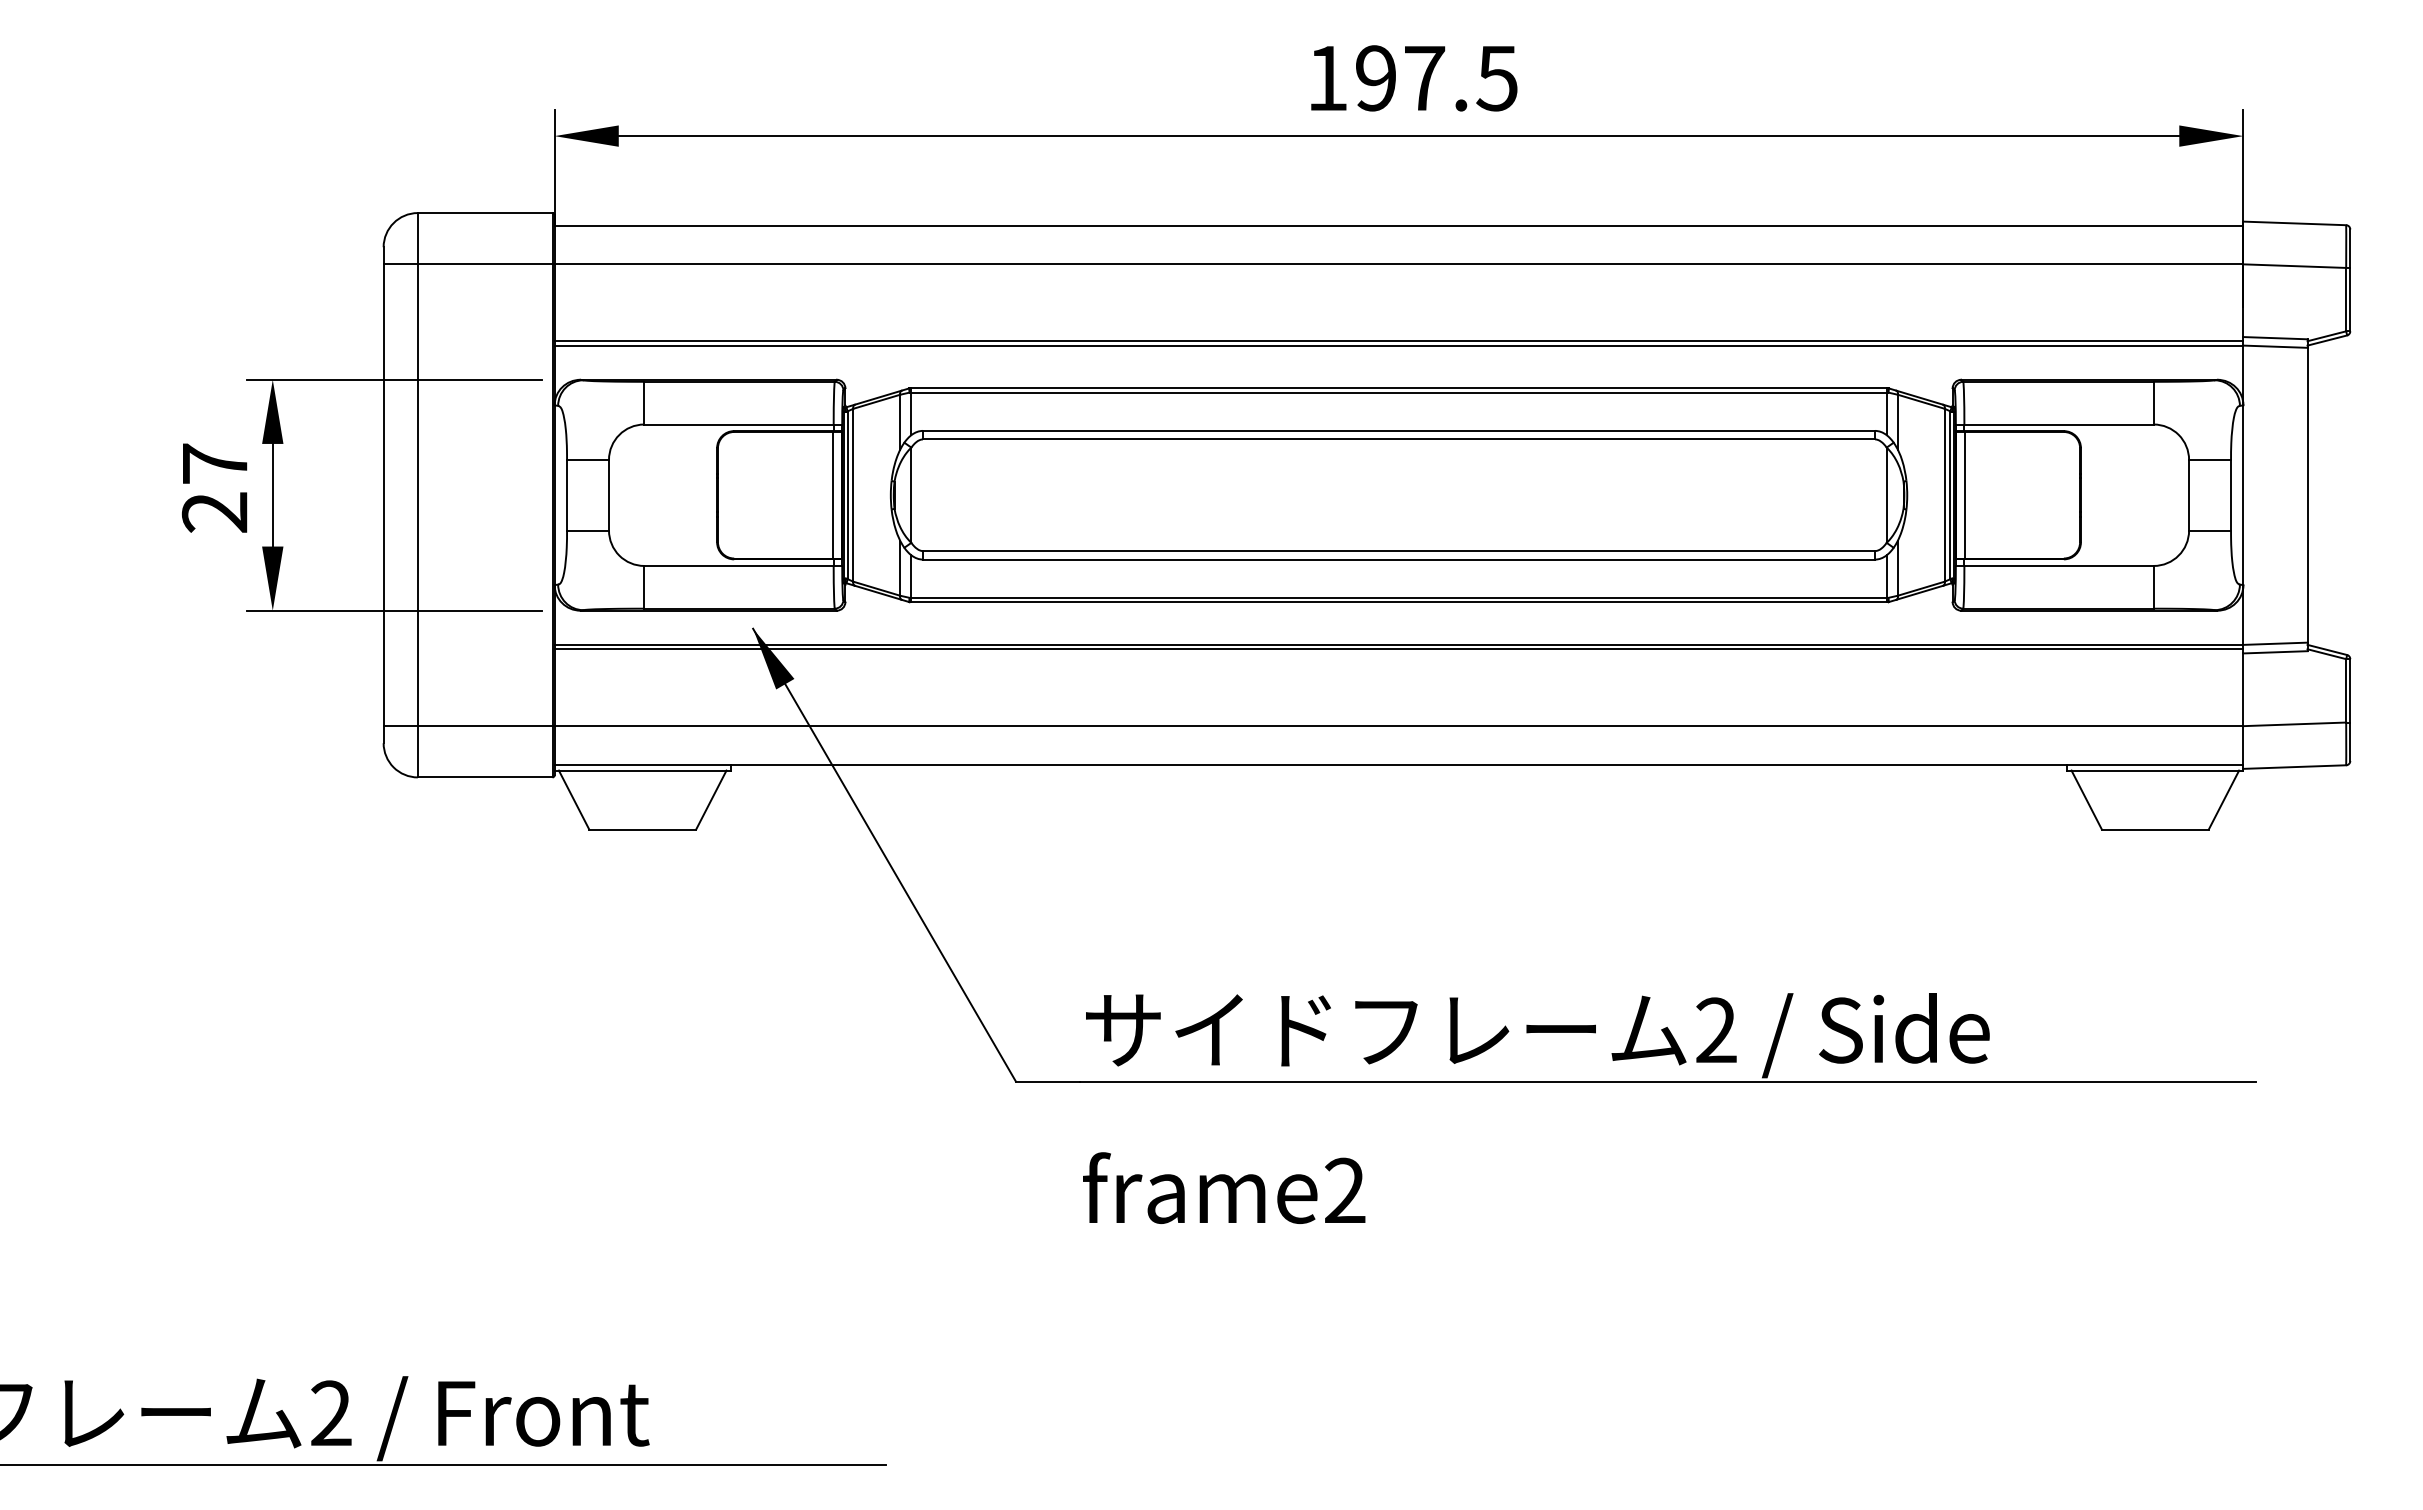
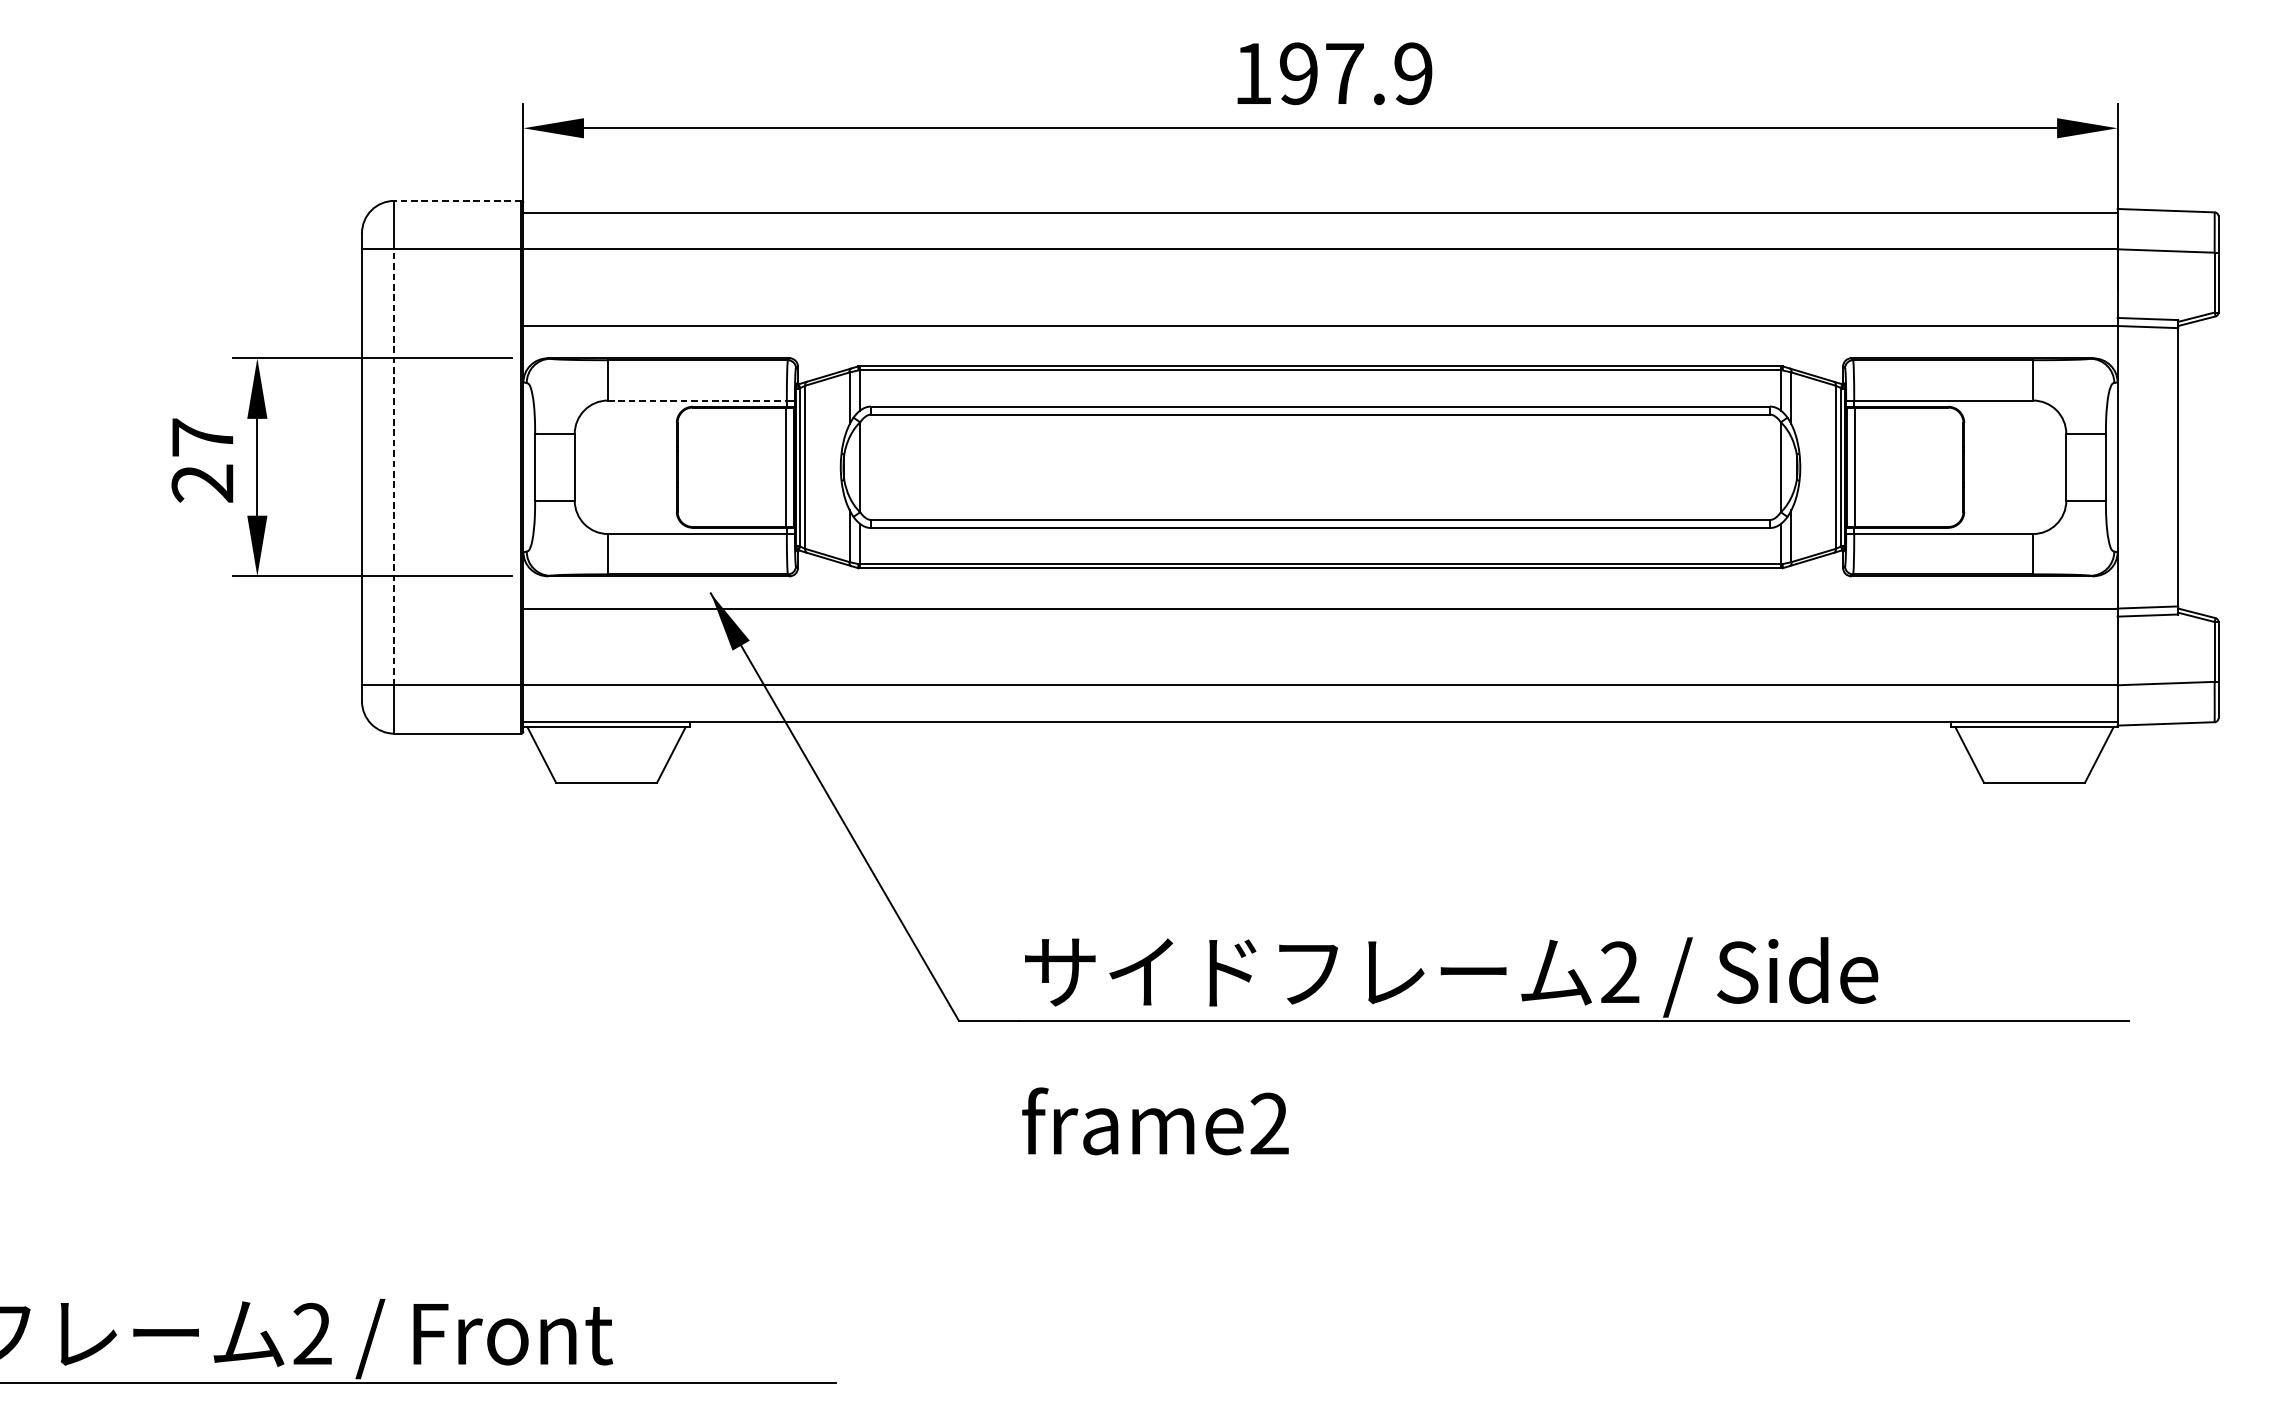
text: (1496, 78) -> (1412, 73), 197.5 -> 197.9
line: (484, 213) -> (457, 201), solid -> dashed
line: (1398, 341) -> (1320, 322), removed
line: (739, 424) -> (697, 400), solid -> dashed
line: (417, 495) -> (393, 467), solid -> dashed
line: (1398, 649) -> (1320, 612), removed

